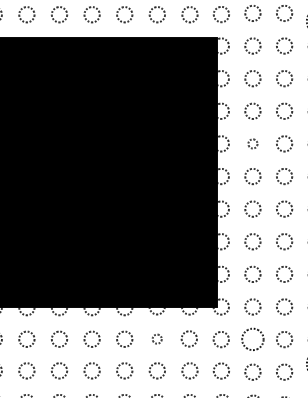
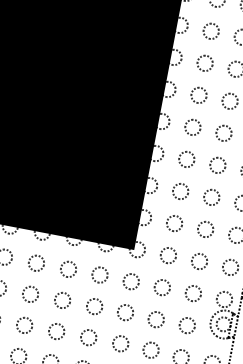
circle: (252, 143) -> (198, 94), size x1.67
circle: (156, 338) -> (67, 268), size x1.67
circle: (252, 339) -> (161, 287), size x0.71

